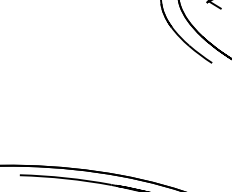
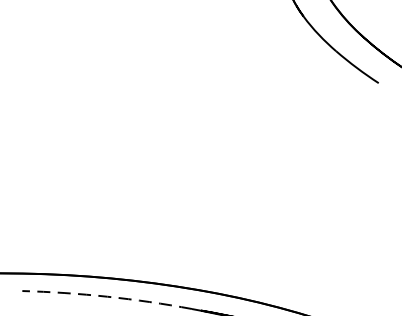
arc: (65, 178) -> (106, 297), solid -> dashed

